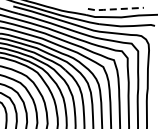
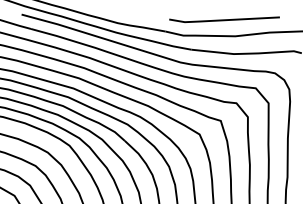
line: (114, 9) -> (221, 20), dashed -> solid

